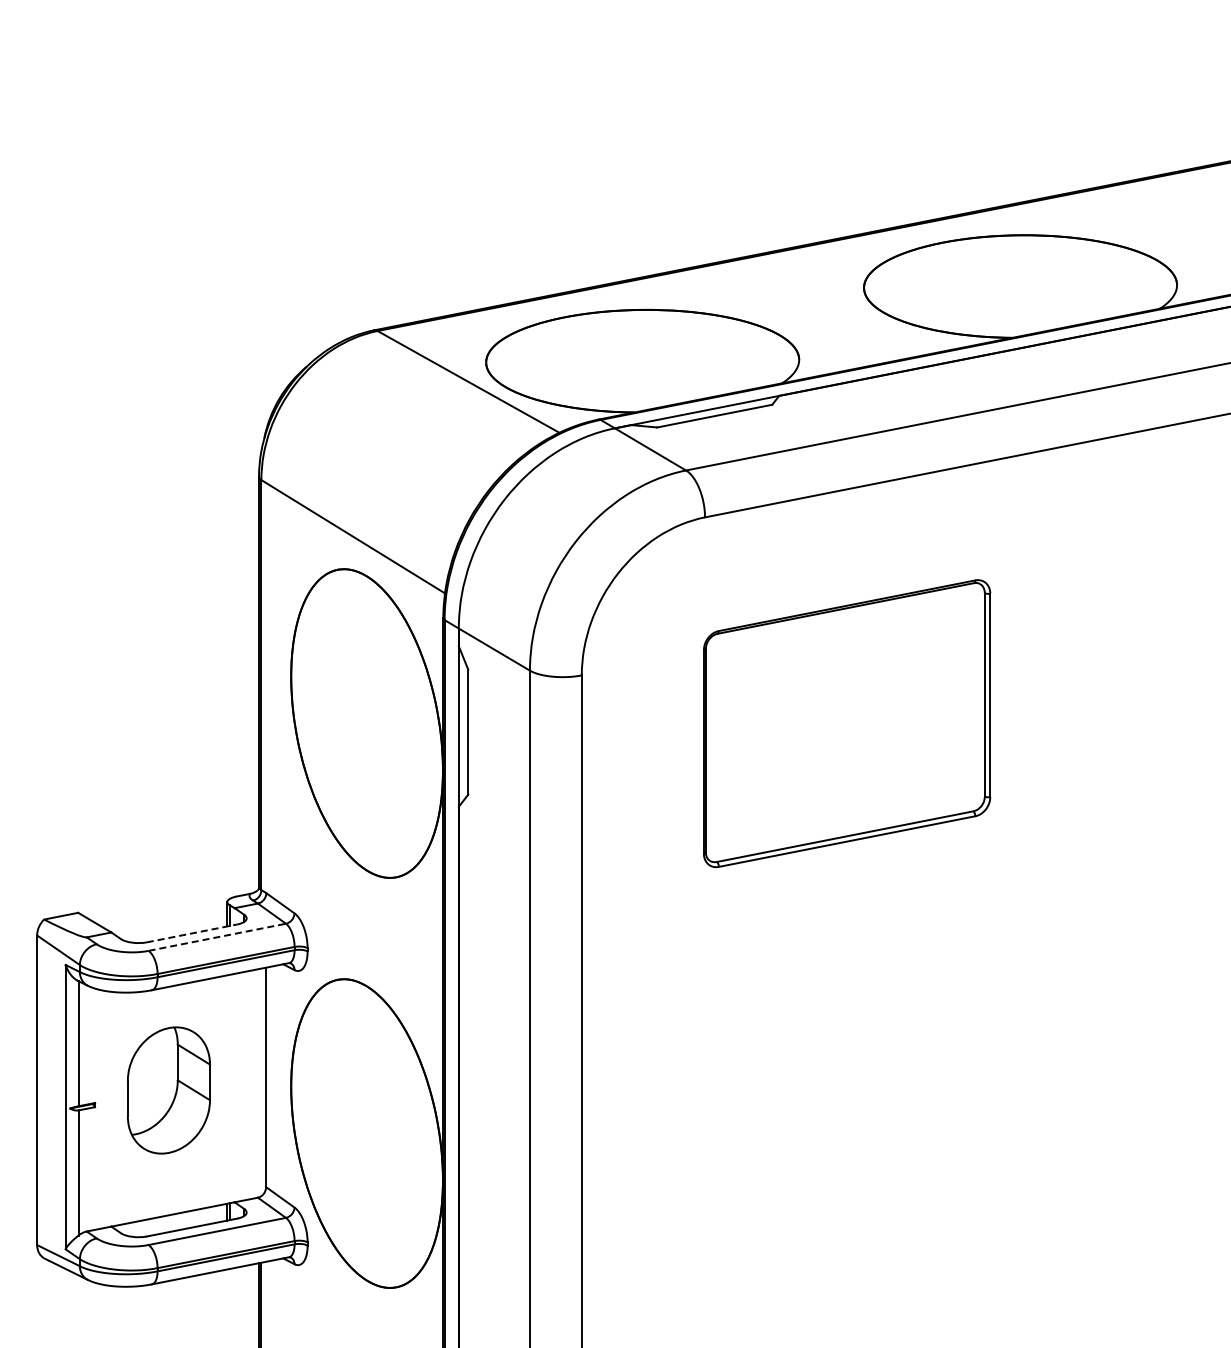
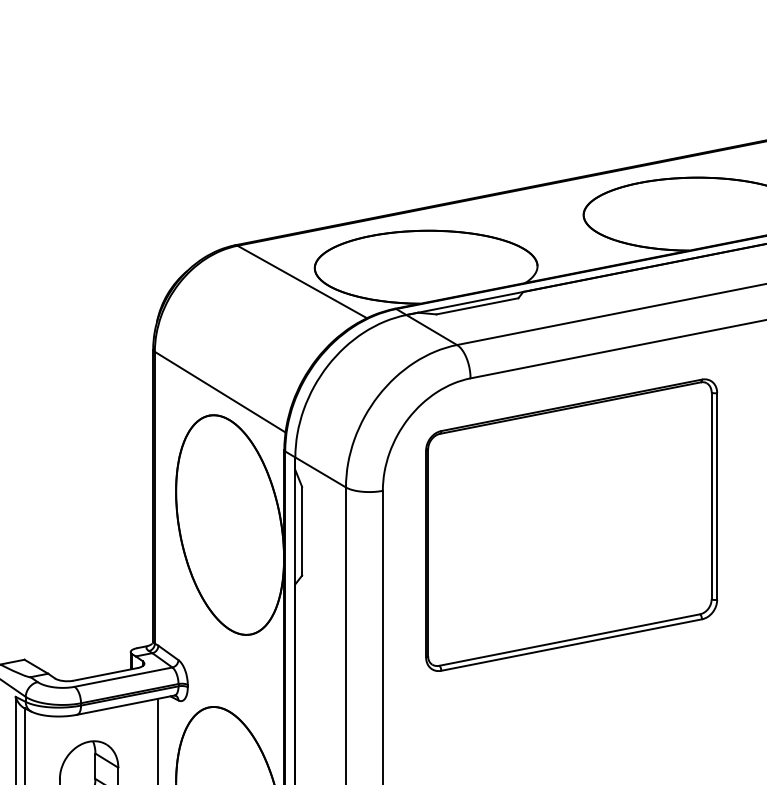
part: (846, 723) -> (571, 525), size x1.43
line: (192, 933) -> (105, 674), dashed -> solid
line: (217, 937) -> (123, 677), dashed -> solid

